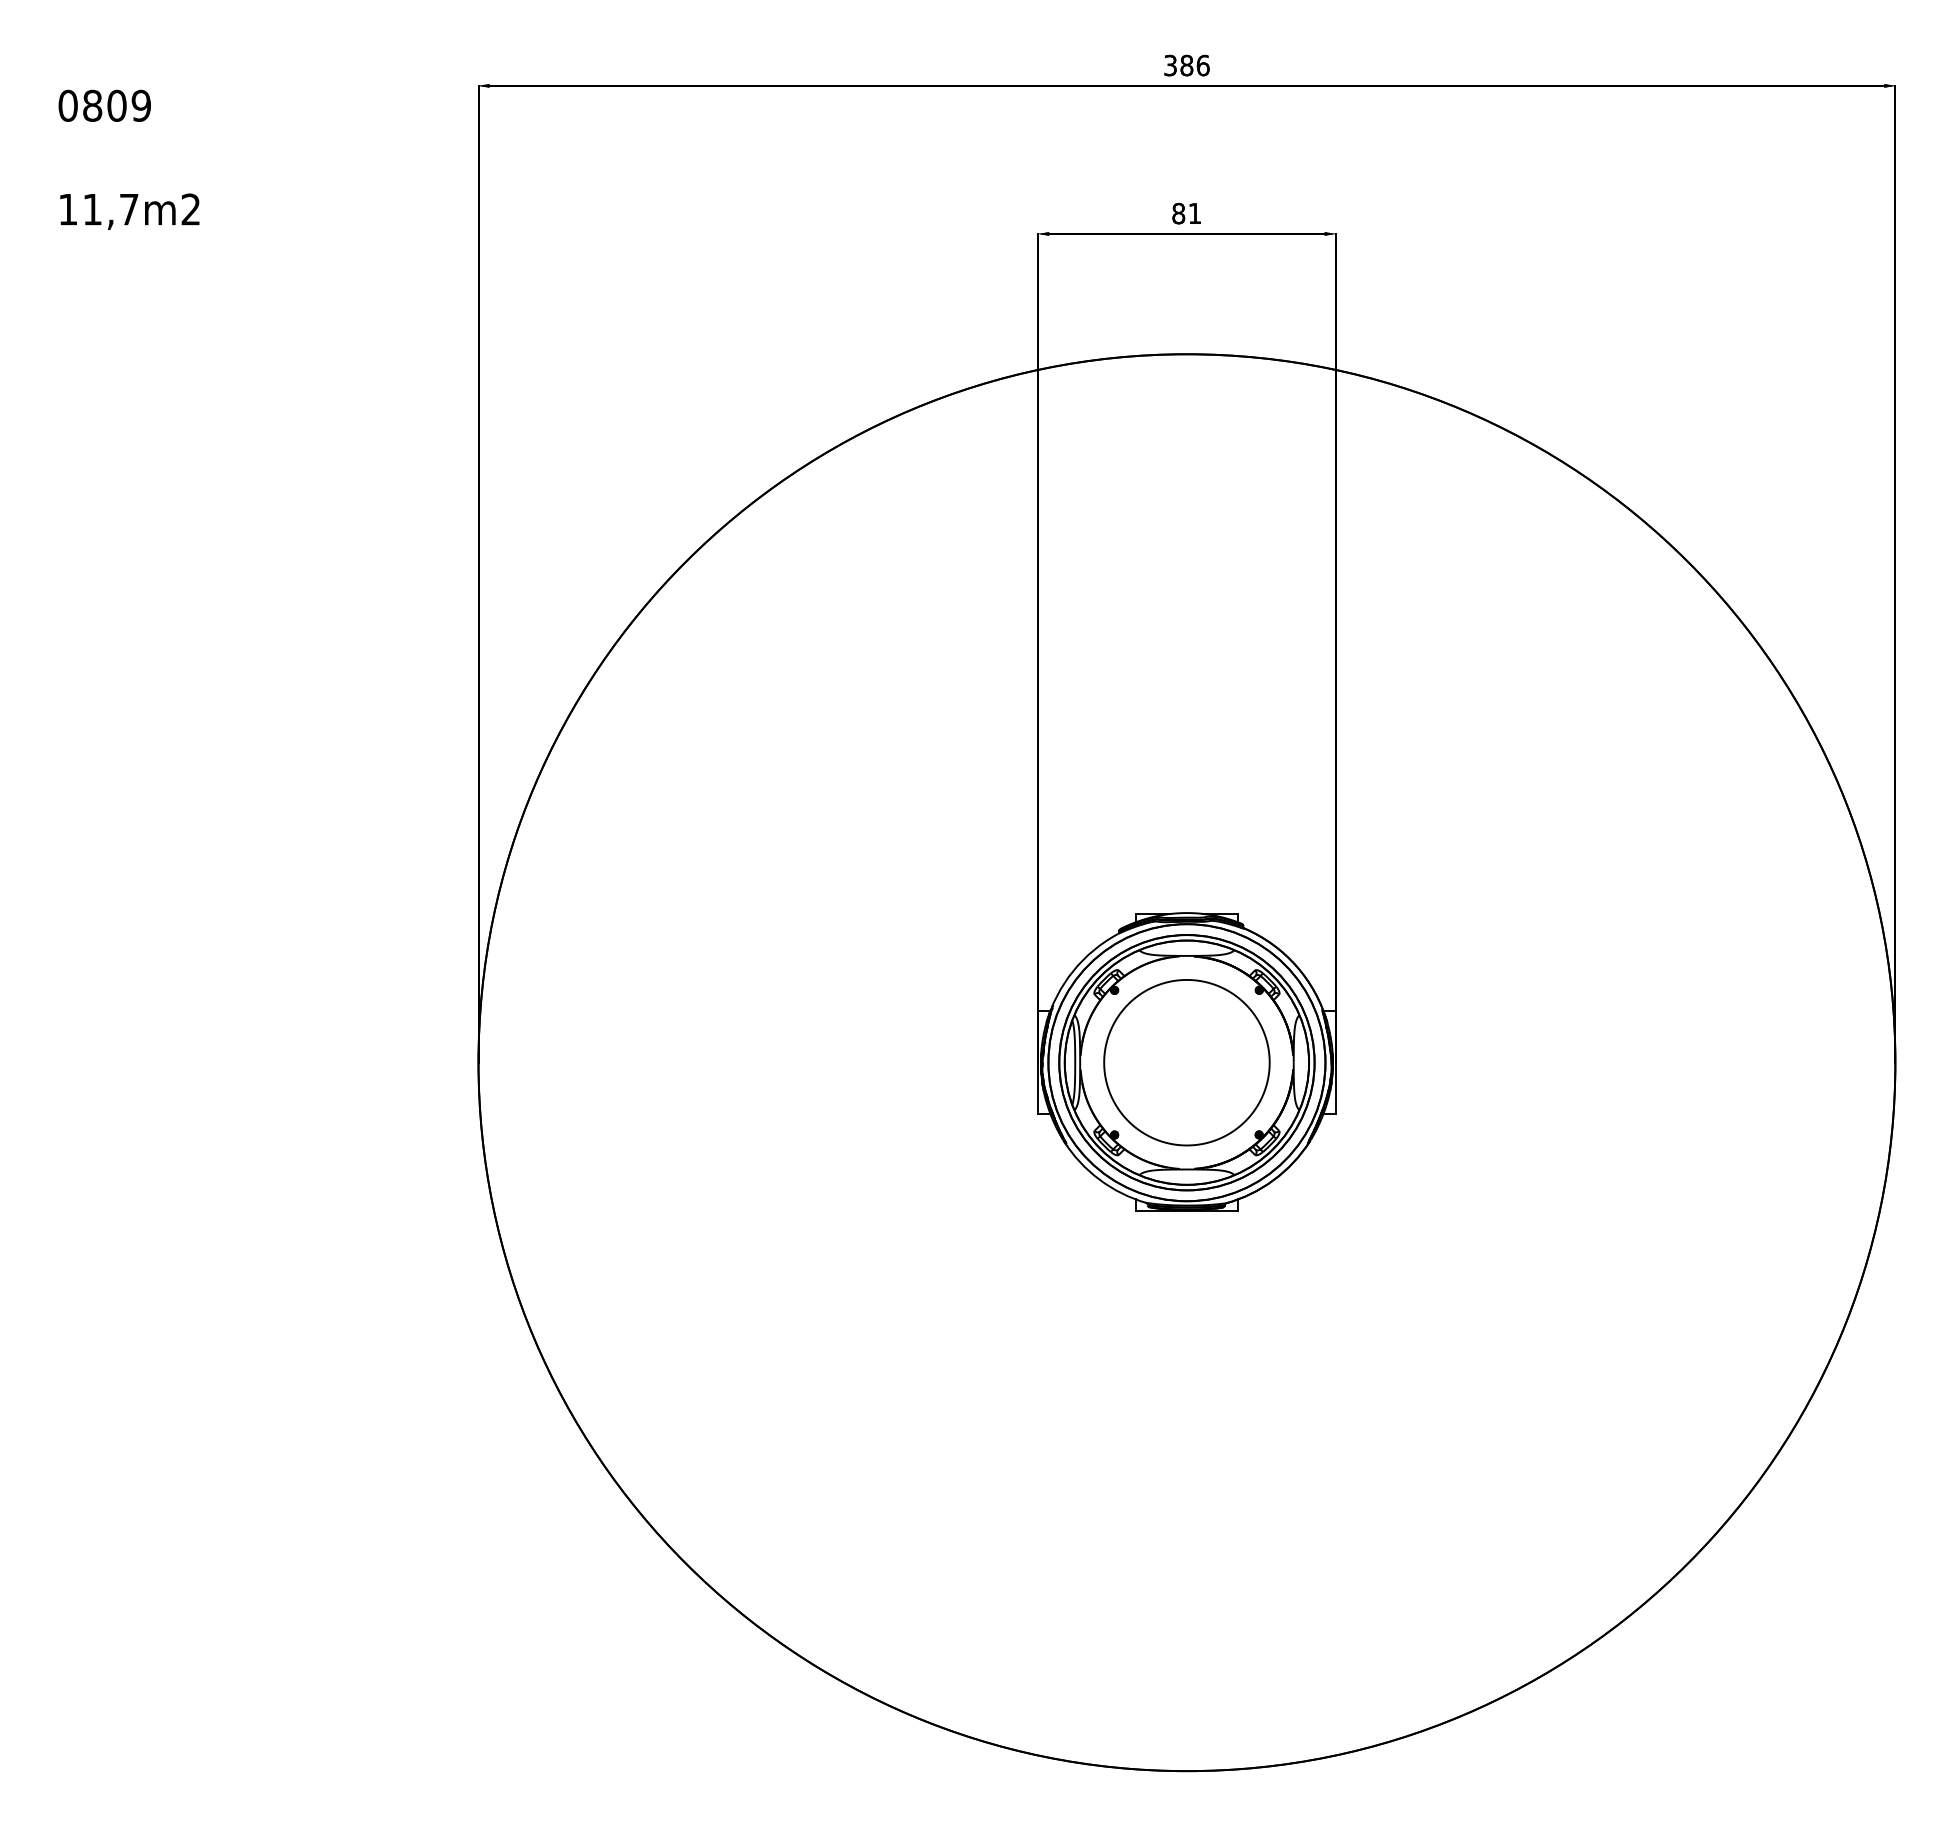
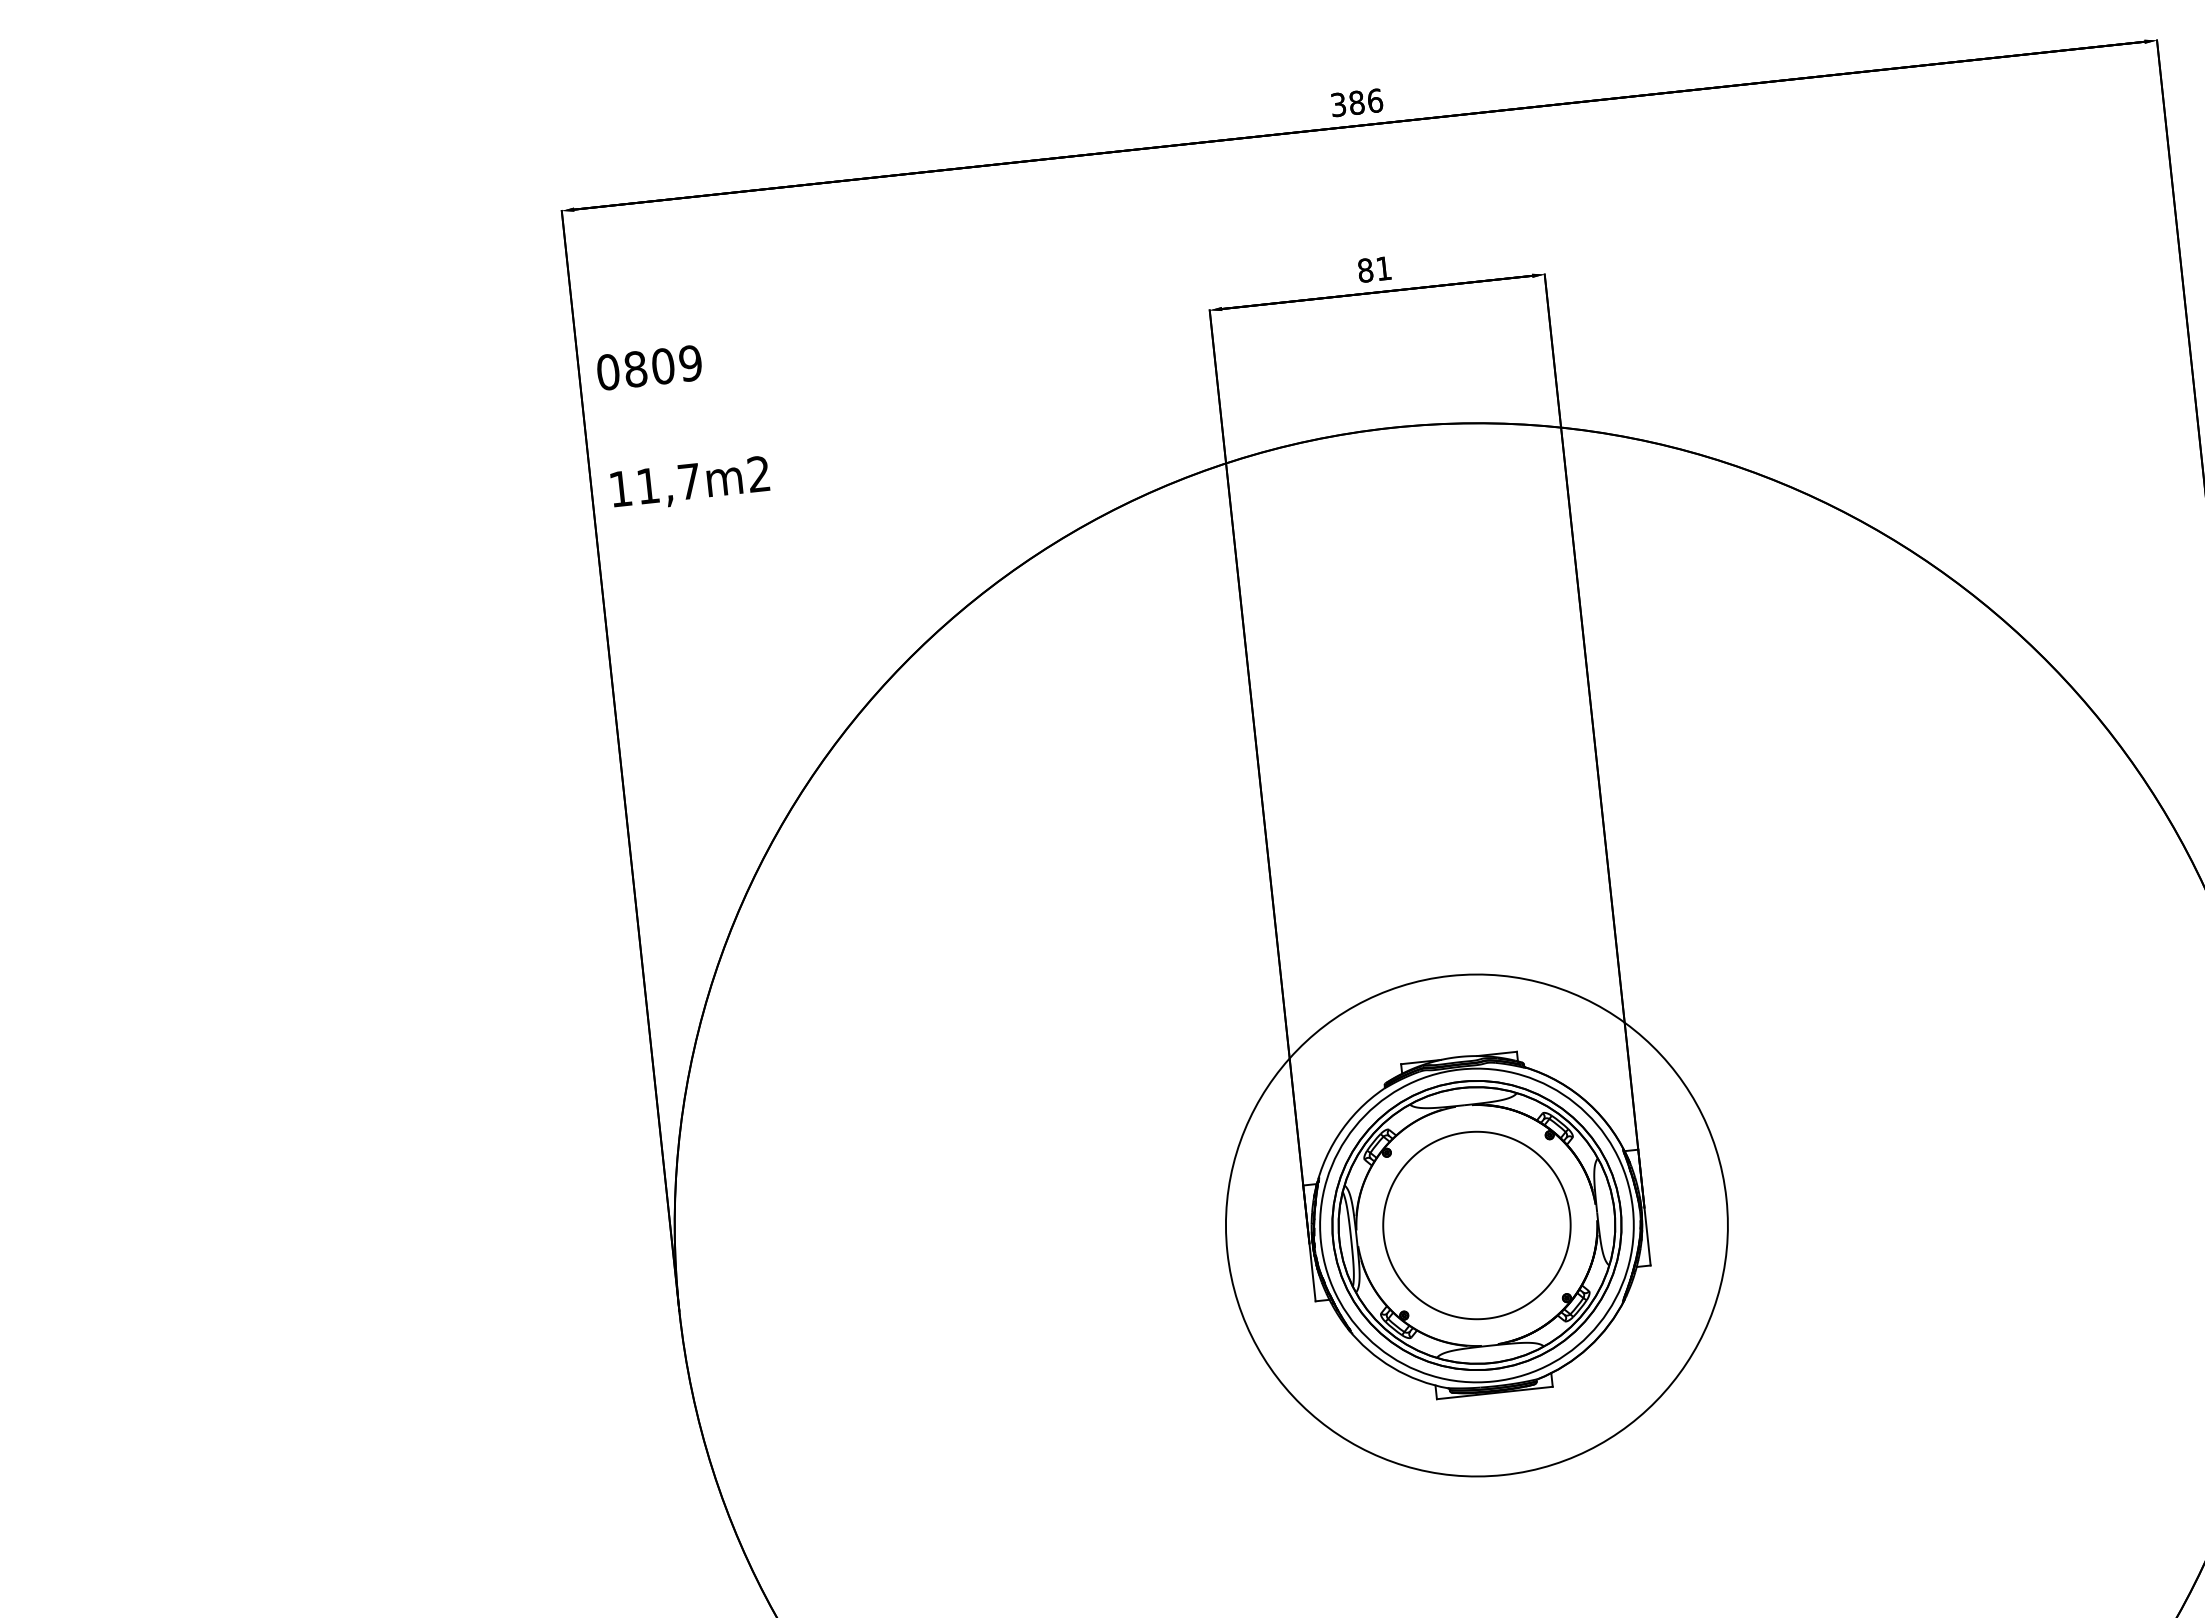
text: (128, 159) -> (682, 425), moved
circle: (1186, 1062) -> (1476, 1225), size x1.6

